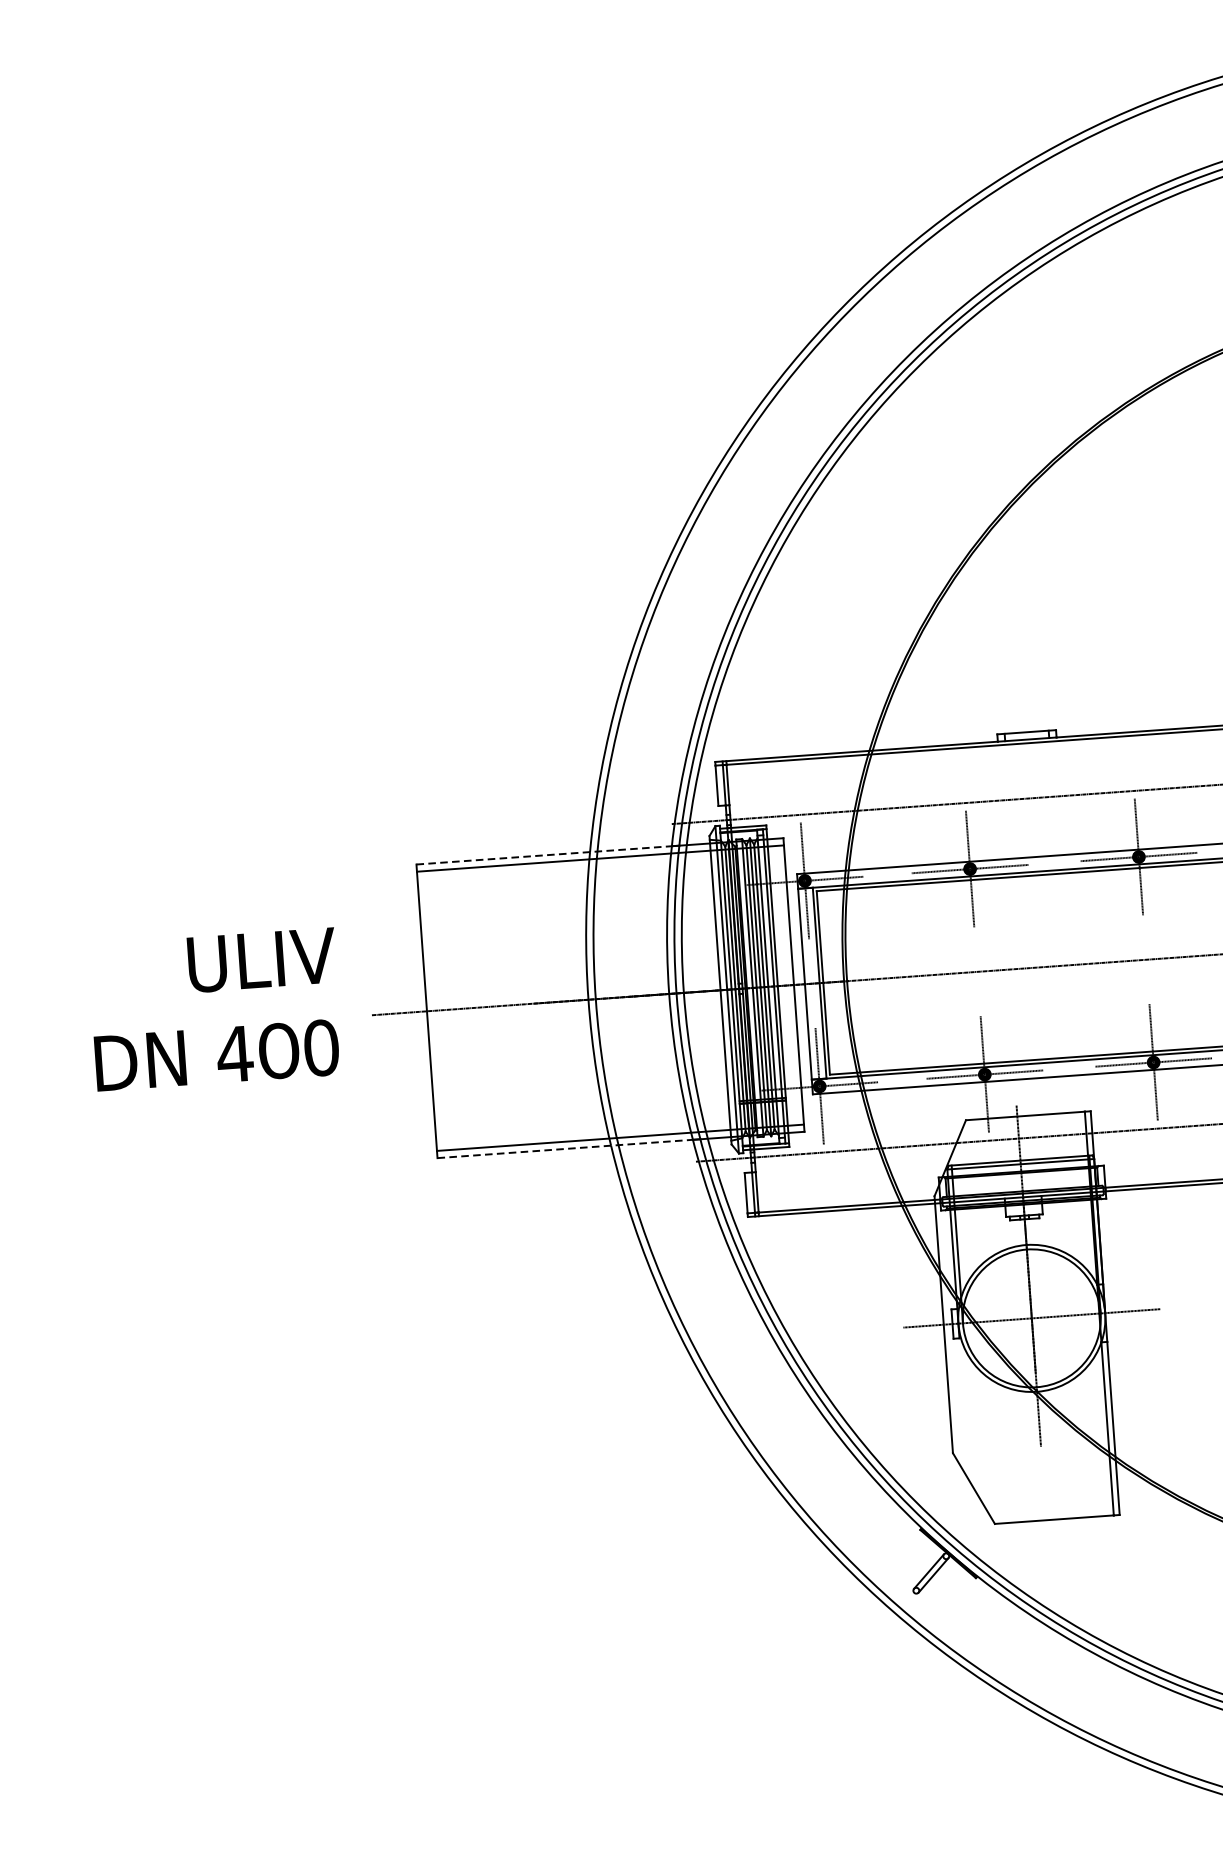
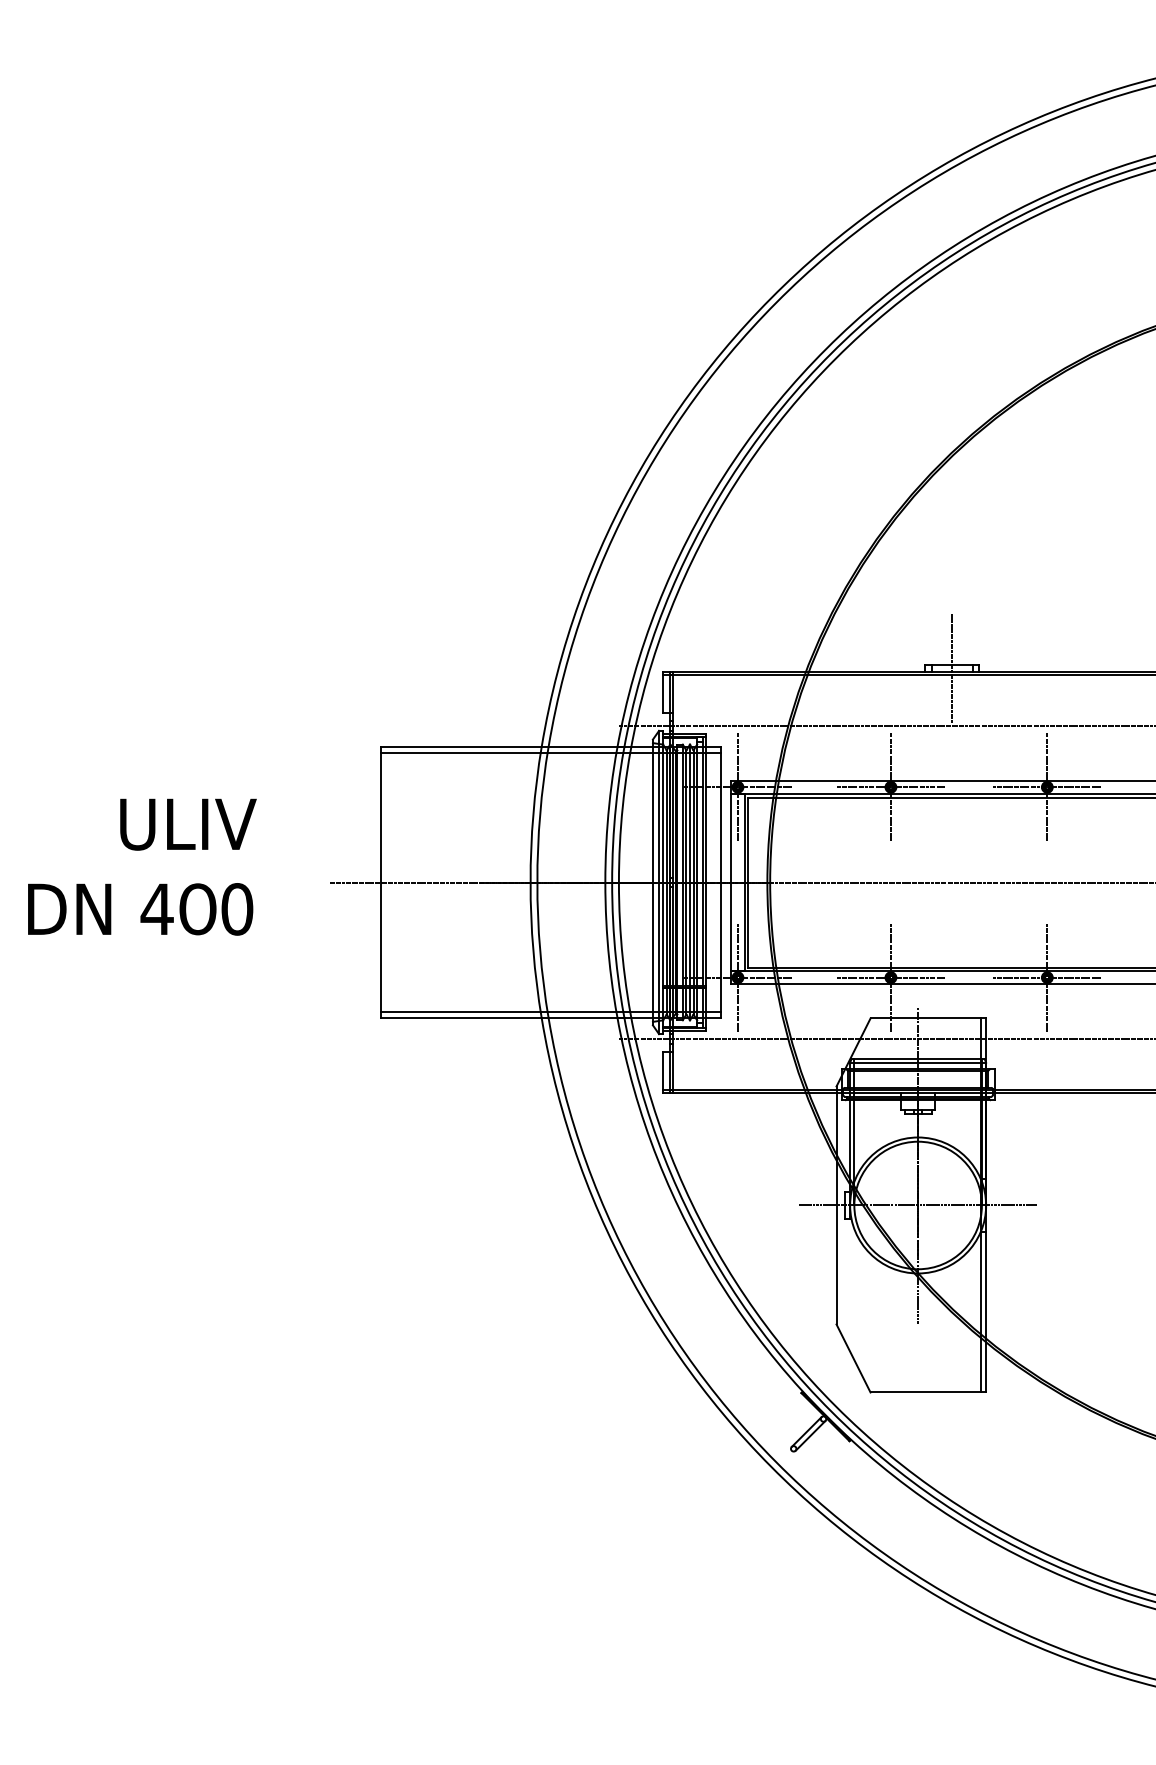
line: (1027, 735) -> (952, 667), added
line: (544, 855) -> (499, 746), dashed -> solid
text: (215, 1009) -> (142, 866), moved
line: (565, 1148) -> (499, 1018), dashed -> solid

